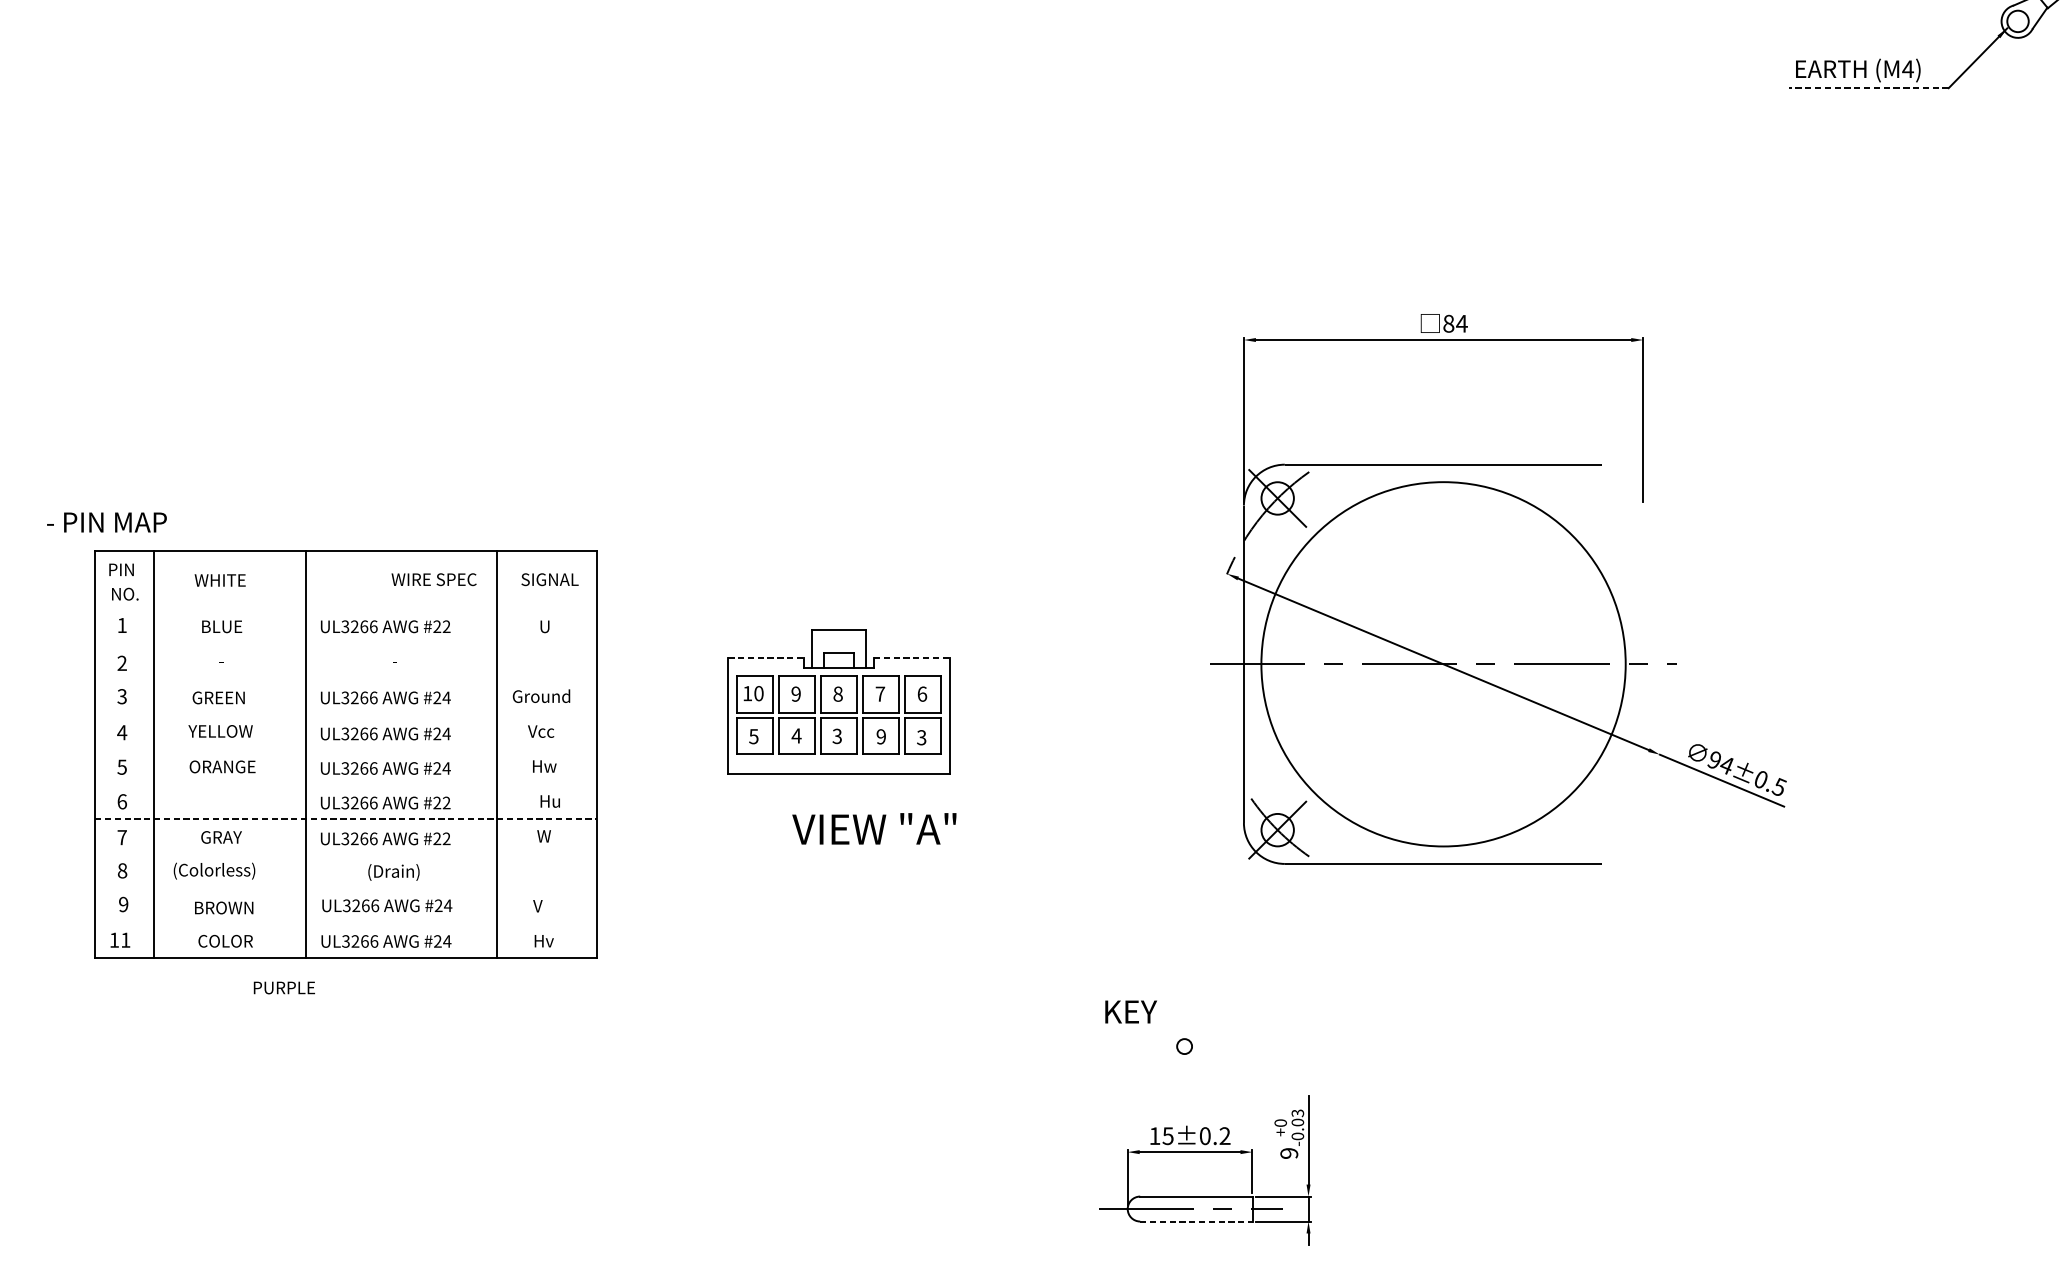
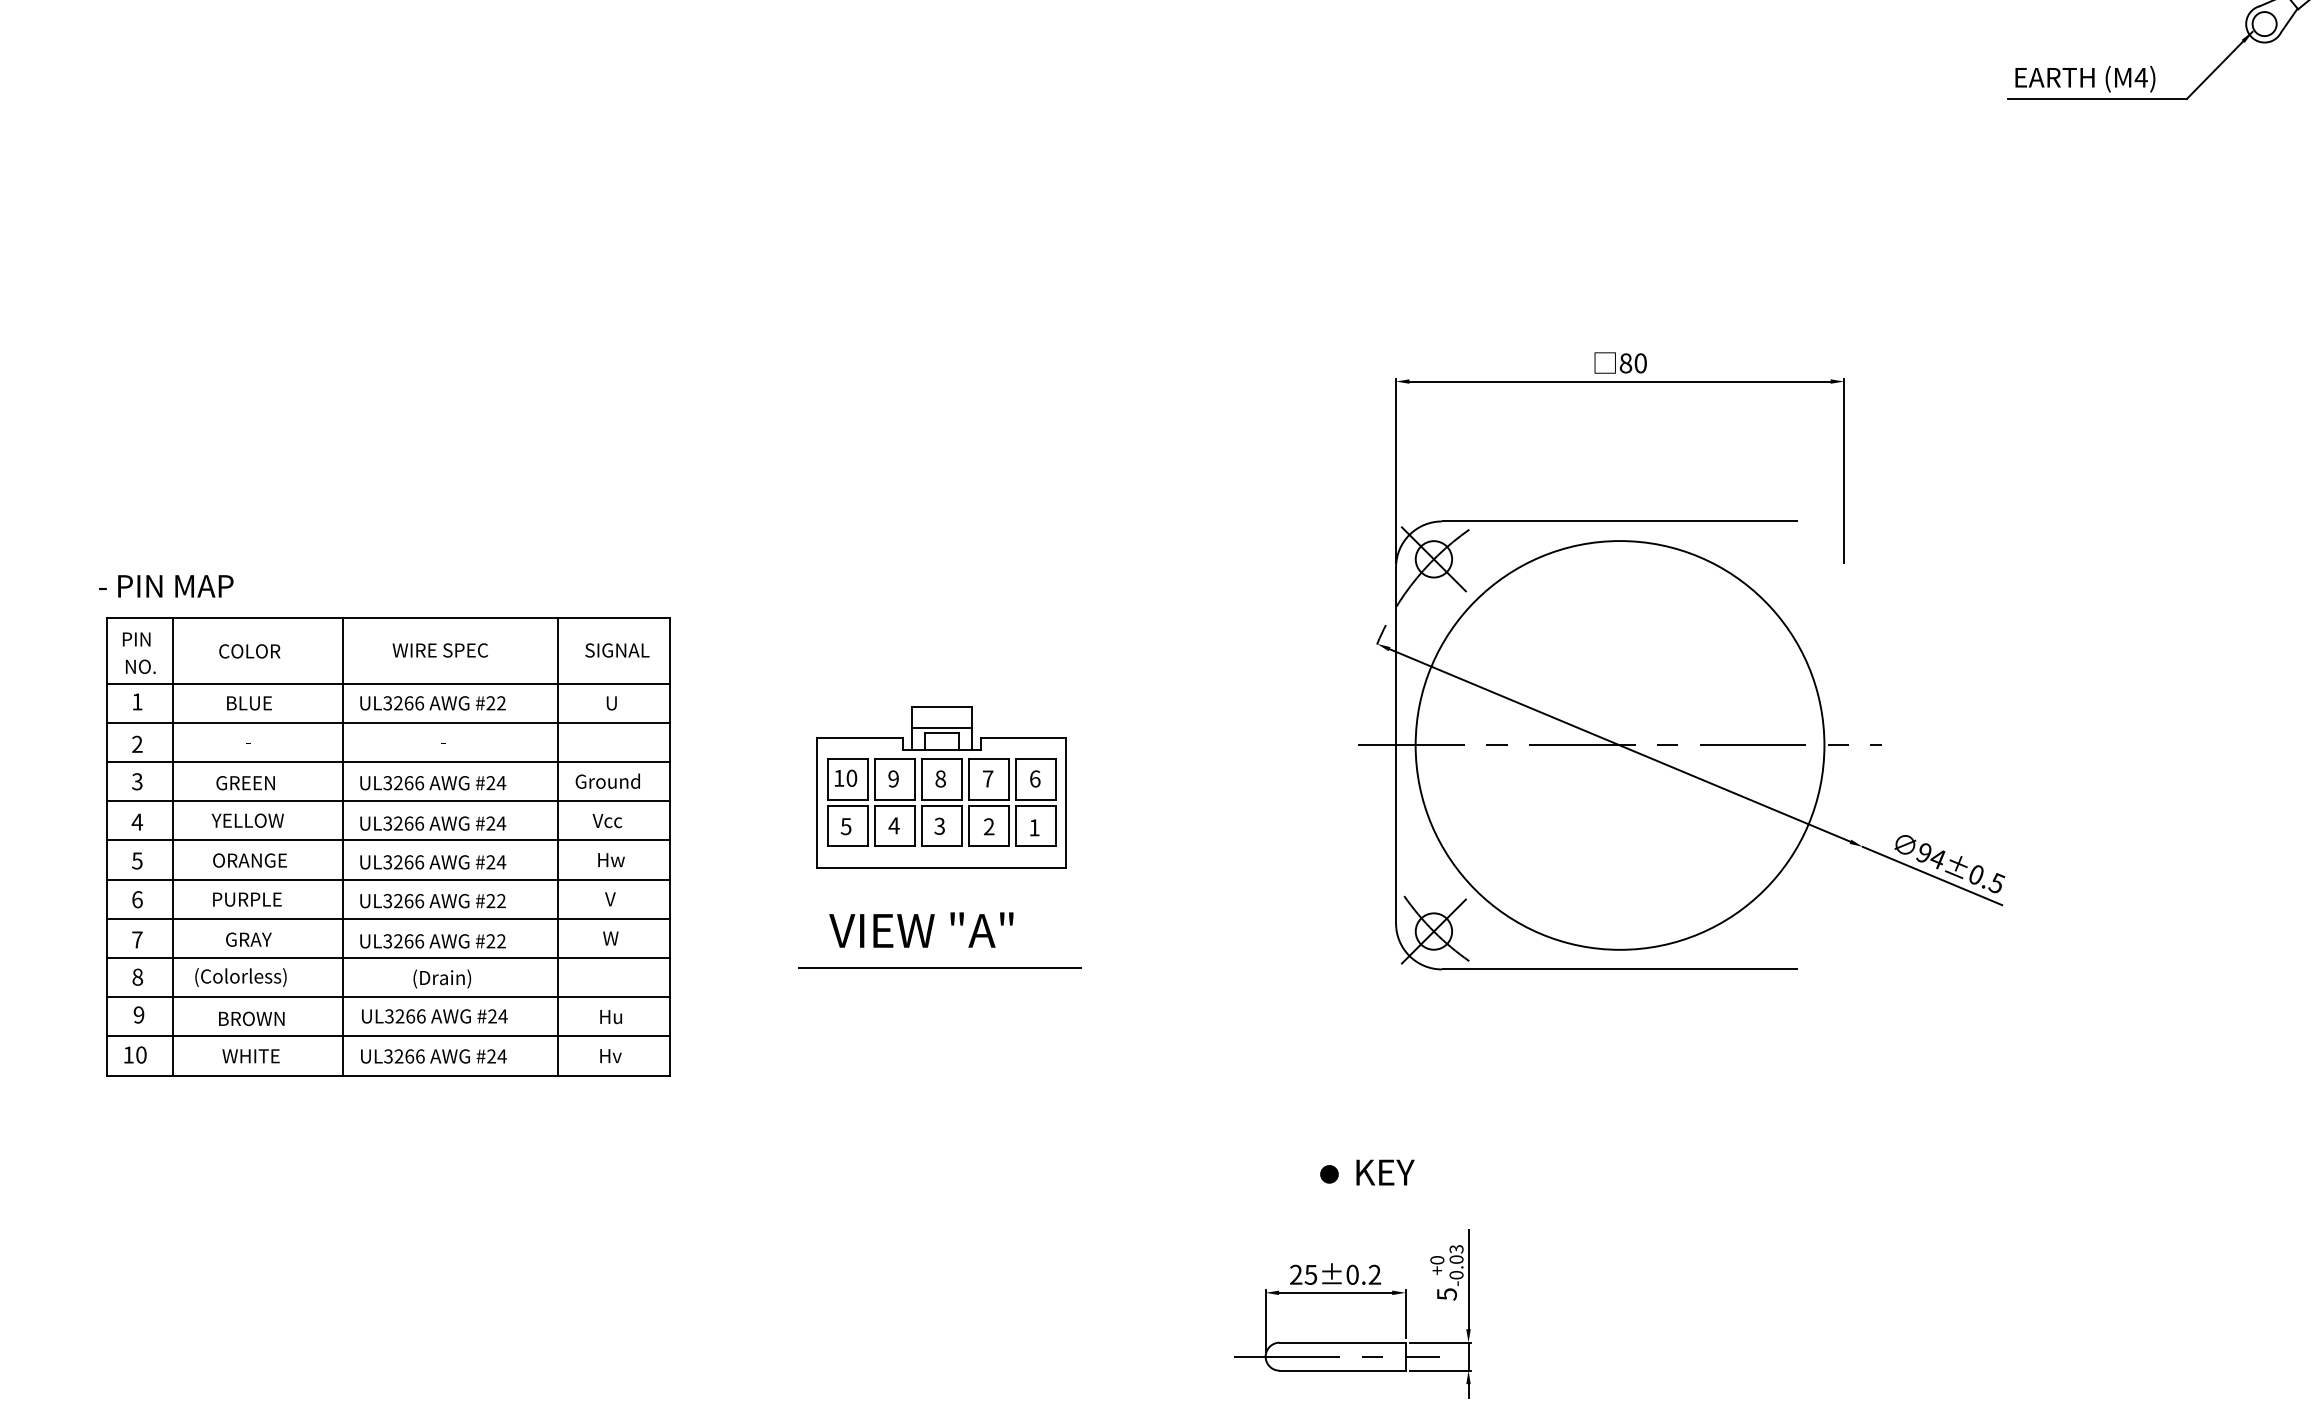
line: (1869, 88) -> (2097, 99), dashed -> solid
text: (1461, 323) -> (1640, 363), 84 -> 80
text: (107, 522) -> (166, 586), moved
text: (433, 579) -> (439, 650), moved
text: (222, 580) -> (249, 651), WHITE -> COLOR
line: (346, 609) -> (388, 683), added
line: (346, 643) -> (388, 722), added
line: (838, 648) -> (941, 727), added
line: (765, 658) -> (859, 738), dashed -> solid
line: (911, 658) -> (1023, 738), dashed -> solid
line: (346, 678) -> (388, 761), added
line: (346, 714) -> (388, 801), added
text: (881, 736) -> (989, 826), 9 -> 2
text: (921, 737) -> (1034, 827), 3 -> 1
line: (346, 749) -> (388, 840), added
line: (346, 783) -> (388, 879), added
text: (549, 801) -> (616, 899), Hu -> V
line: (346, 818) -> (388, 918), dashed -> solid
text: (874, 828) -> (921, 929), moved
line: (346, 853) -> (388, 957), added
line: (837, 863) -> (939, 968), added
line: (346, 888) -> (388, 997), added
text: (543, 906) -> (610, 1017), V -> Hu
line: (346, 923) -> (388, 1036), added
text: (125, 939) -> (141, 1054), 11 -> 10
text: (224, 941) -> (252, 1056), COLOR -> WHITE
text: (284, 987) -> (247, 899), moved
text: (1131, 1011) -> (1385, 1172), moved
fill: (1184, 1045) -> (1329, 1173), added
text: (1155, 1135) -> (1296, 1274), 15 -> 25
text: (1288, 1153) -> (1446, 1294), 9 -> 5
line: (1196, 1221) -> (1342, 1370), dashed -> solid

